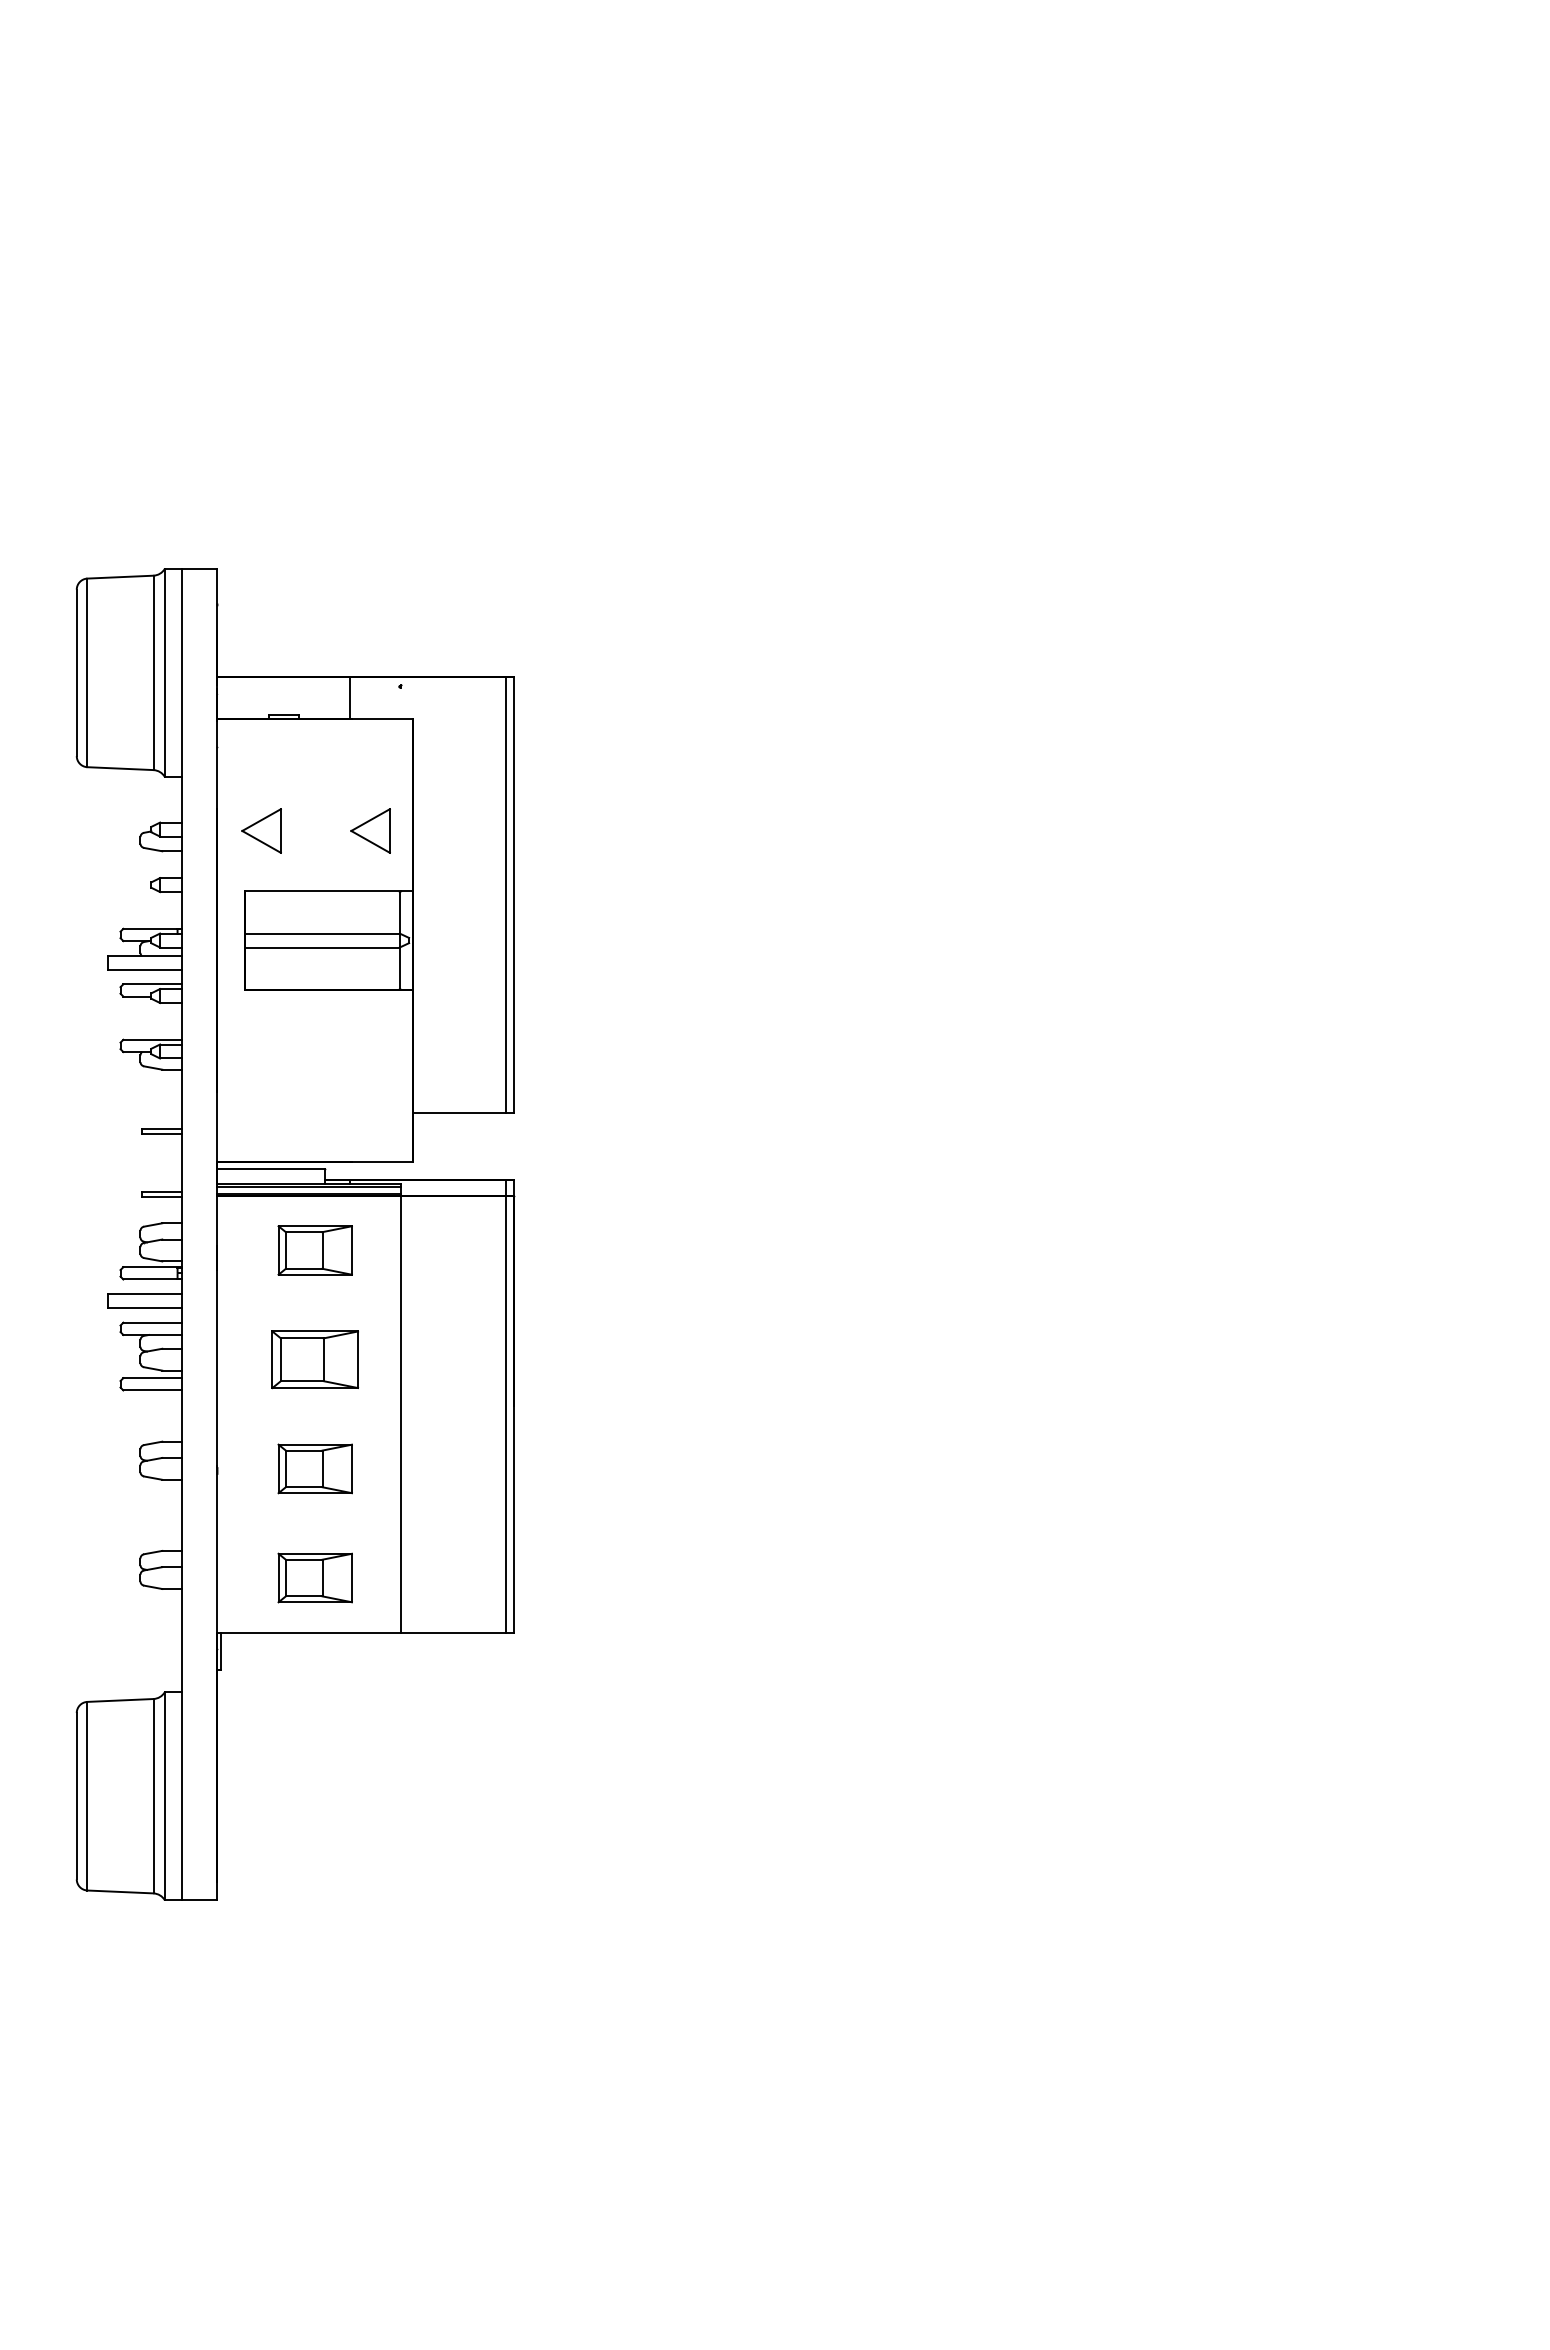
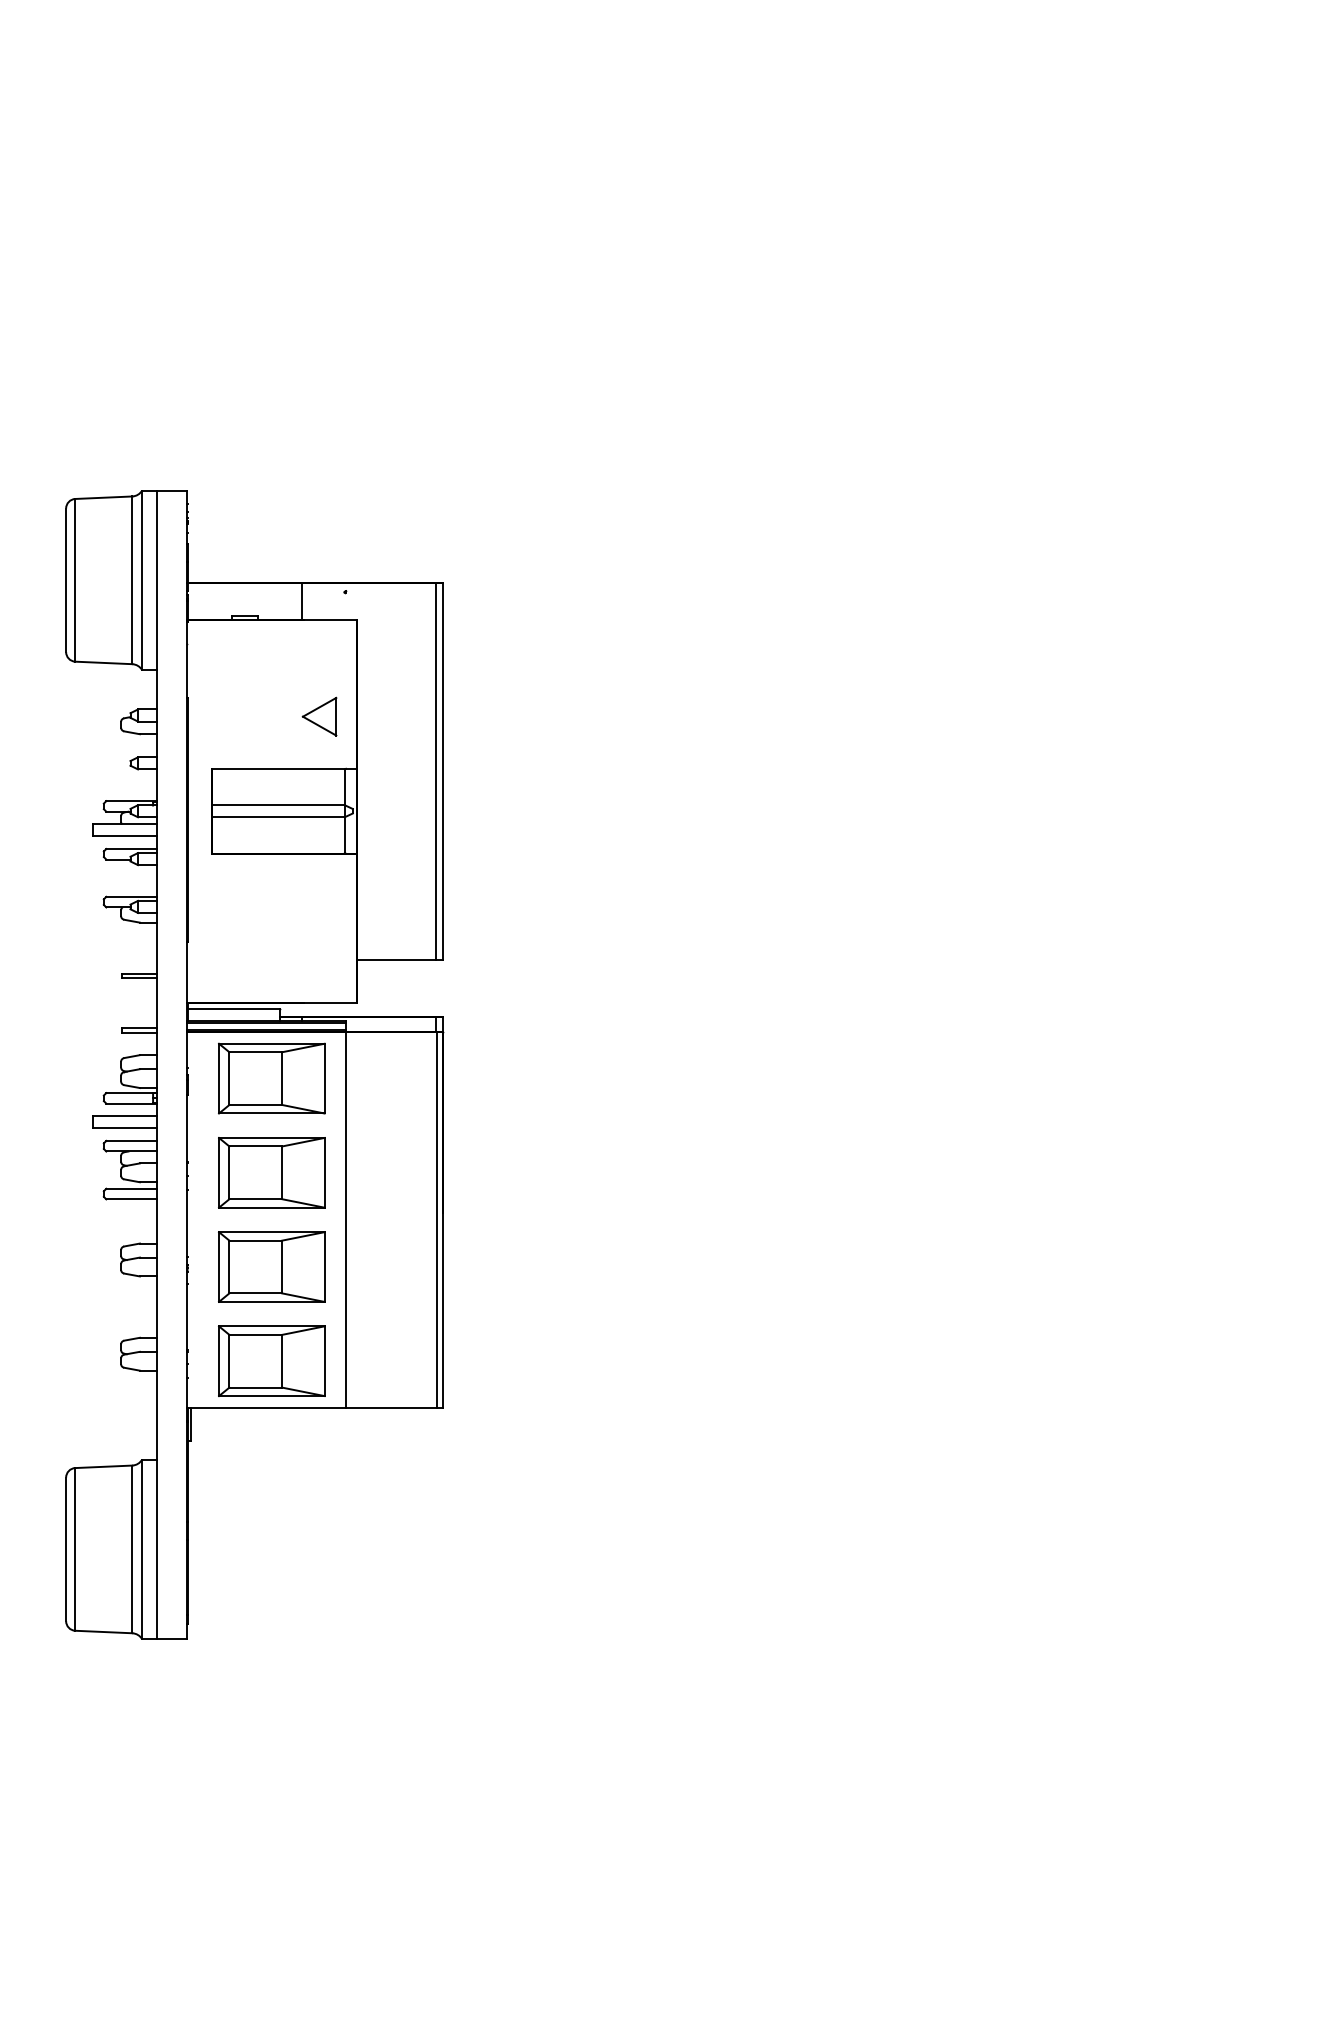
part: (261, 830) -> (225, 716), removed
part: (315, 1250) -> (272, 1078), size x1.67
part: (315, 1359) -> (272, 1172), size x1.43
part: (315, 1468) -> (272, 1266), size x1.67
part: (315, 1577) -> (272, 1360), size x1.67

